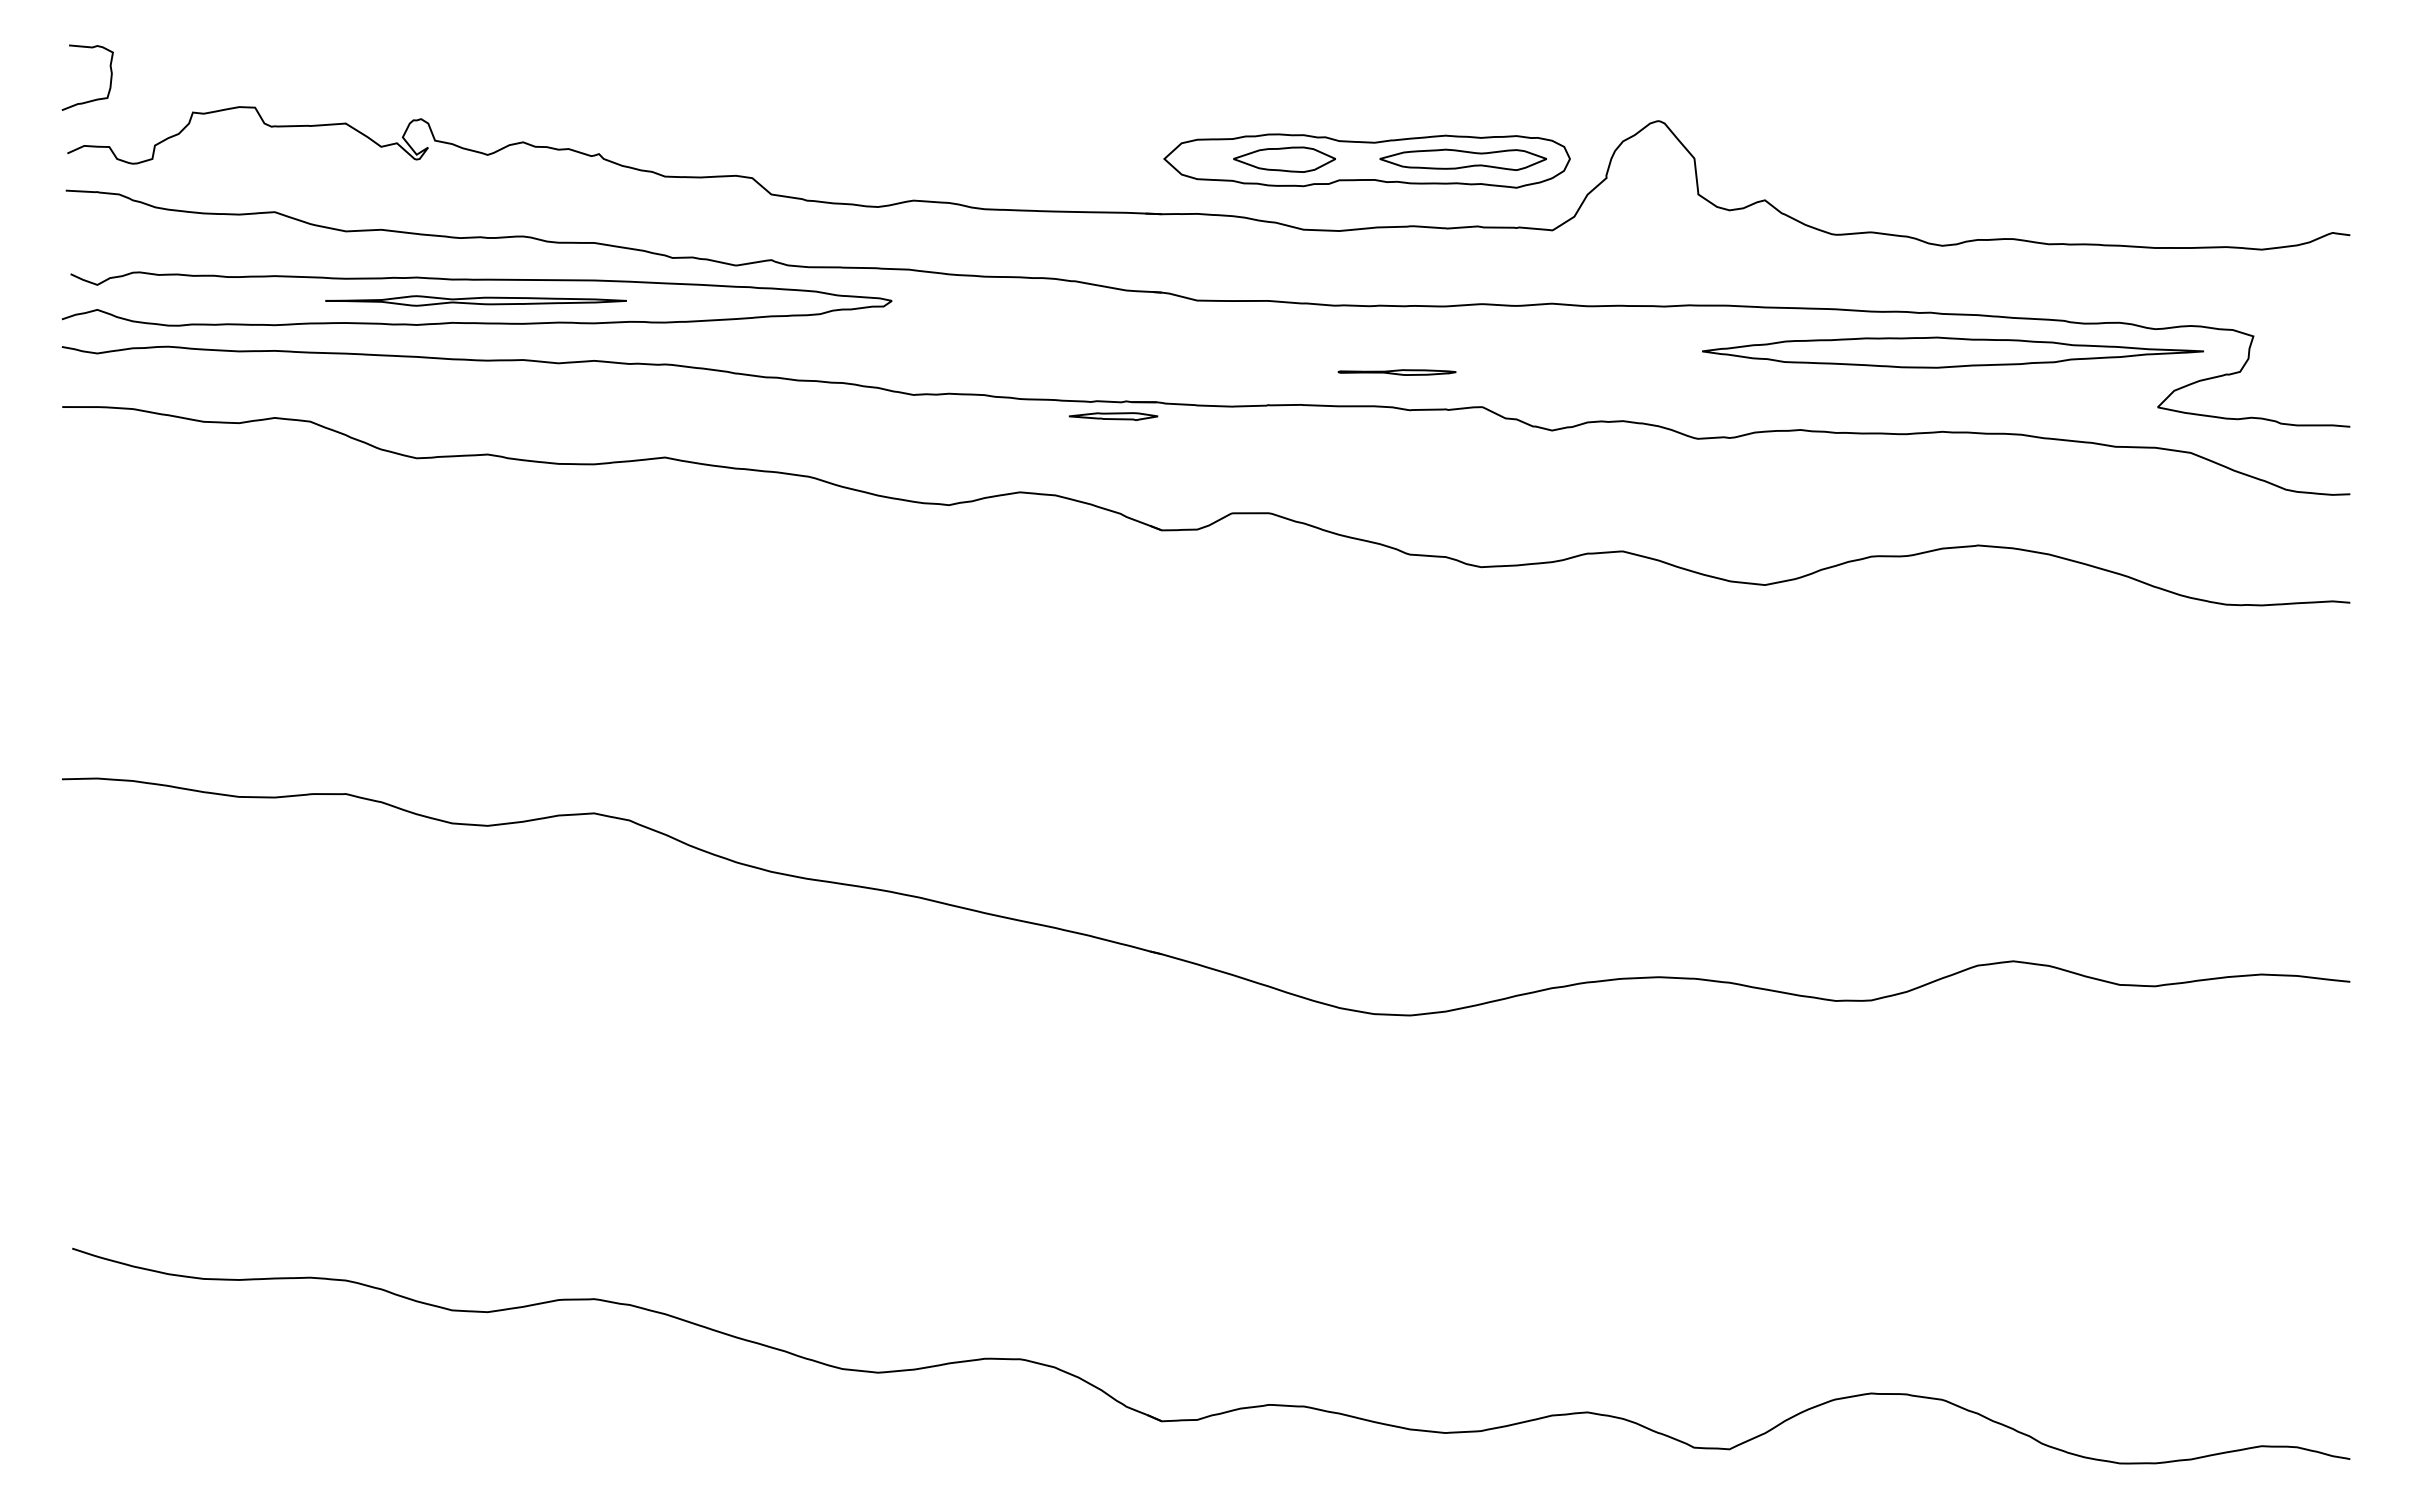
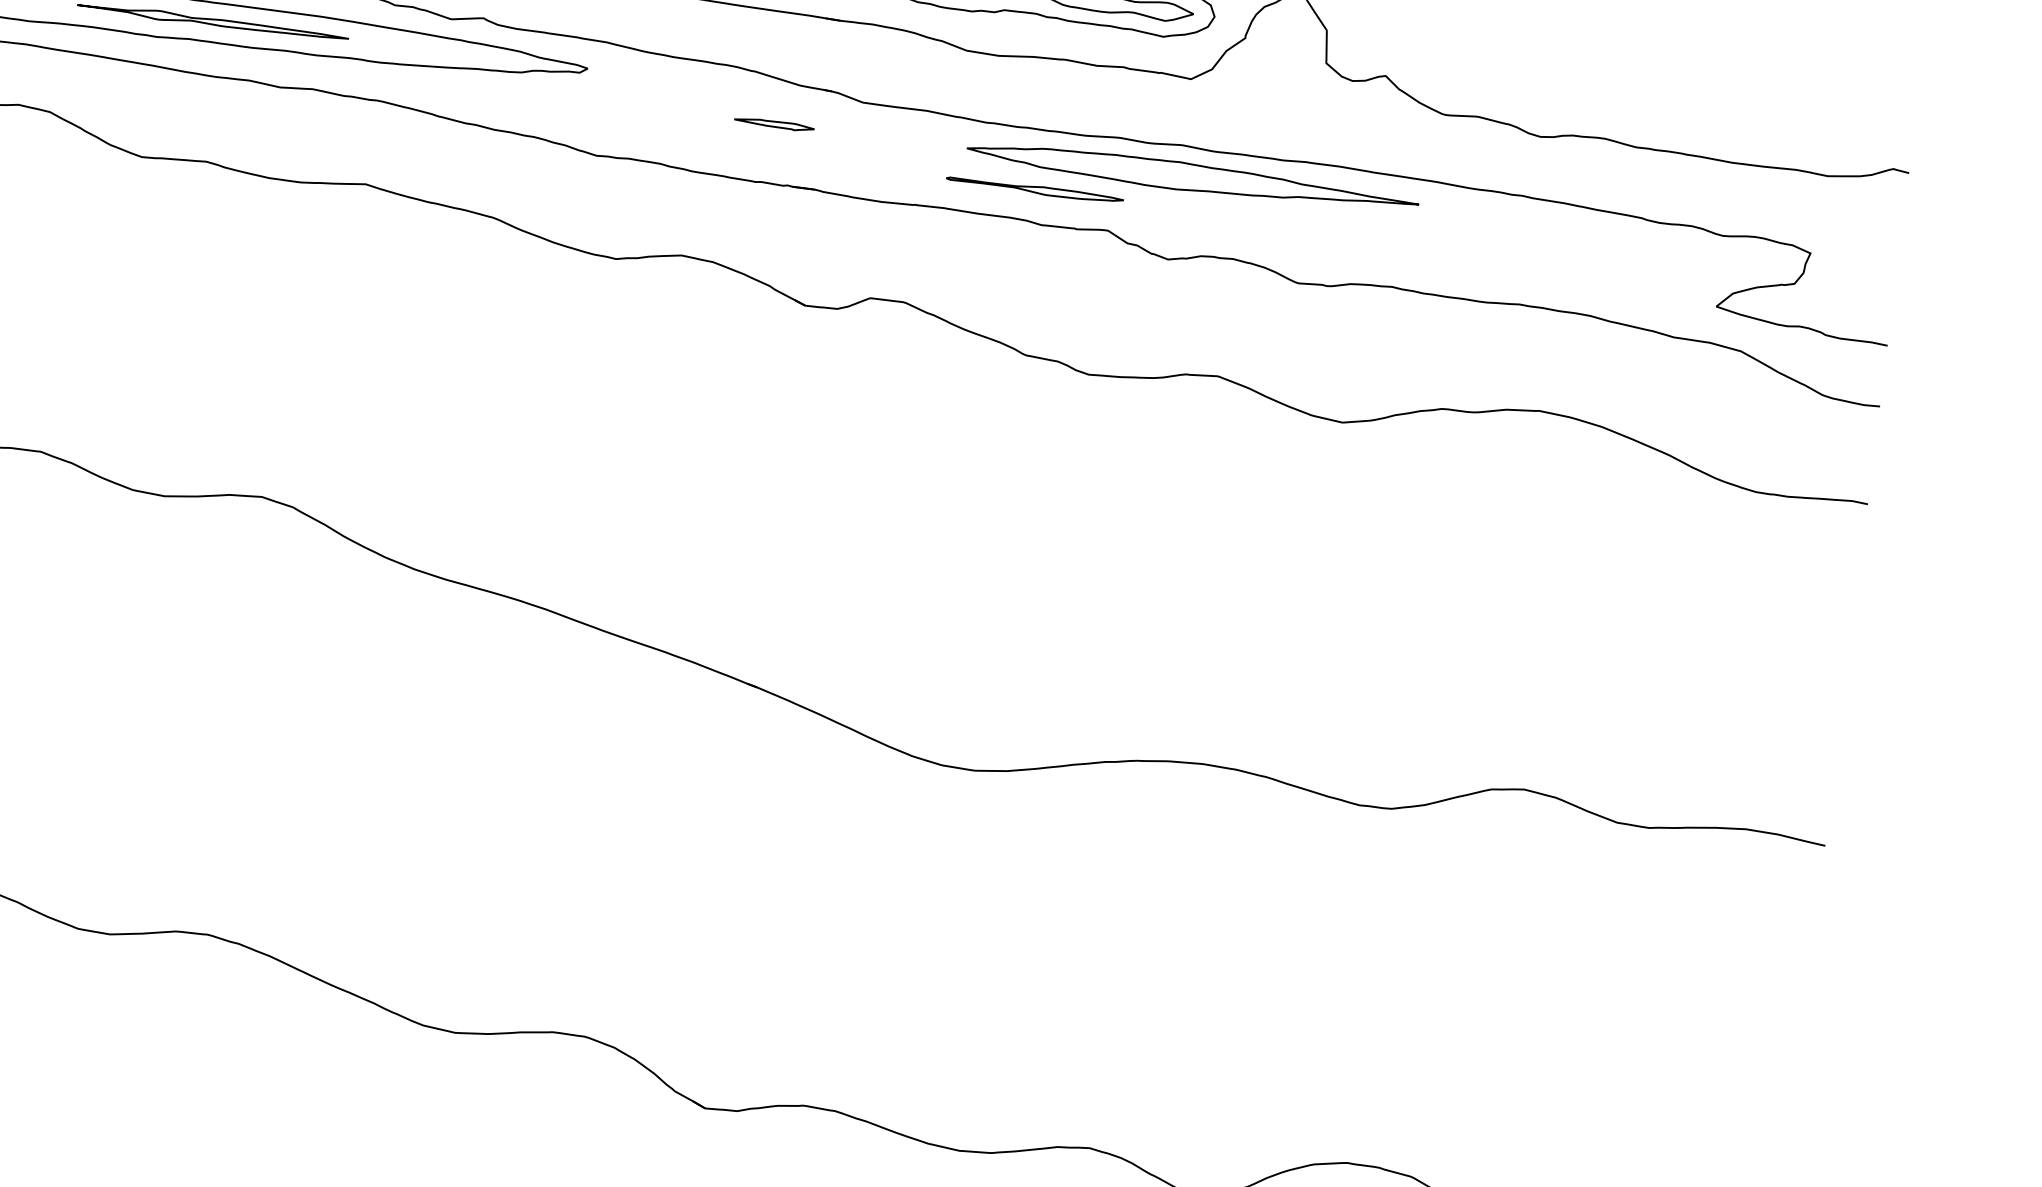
part: (1952, 352) -> (1192, 177), moved
part: (1396, 372) -> (1034, 189), size x1.67
part: (1113, 416) -> (774, 124), moved

